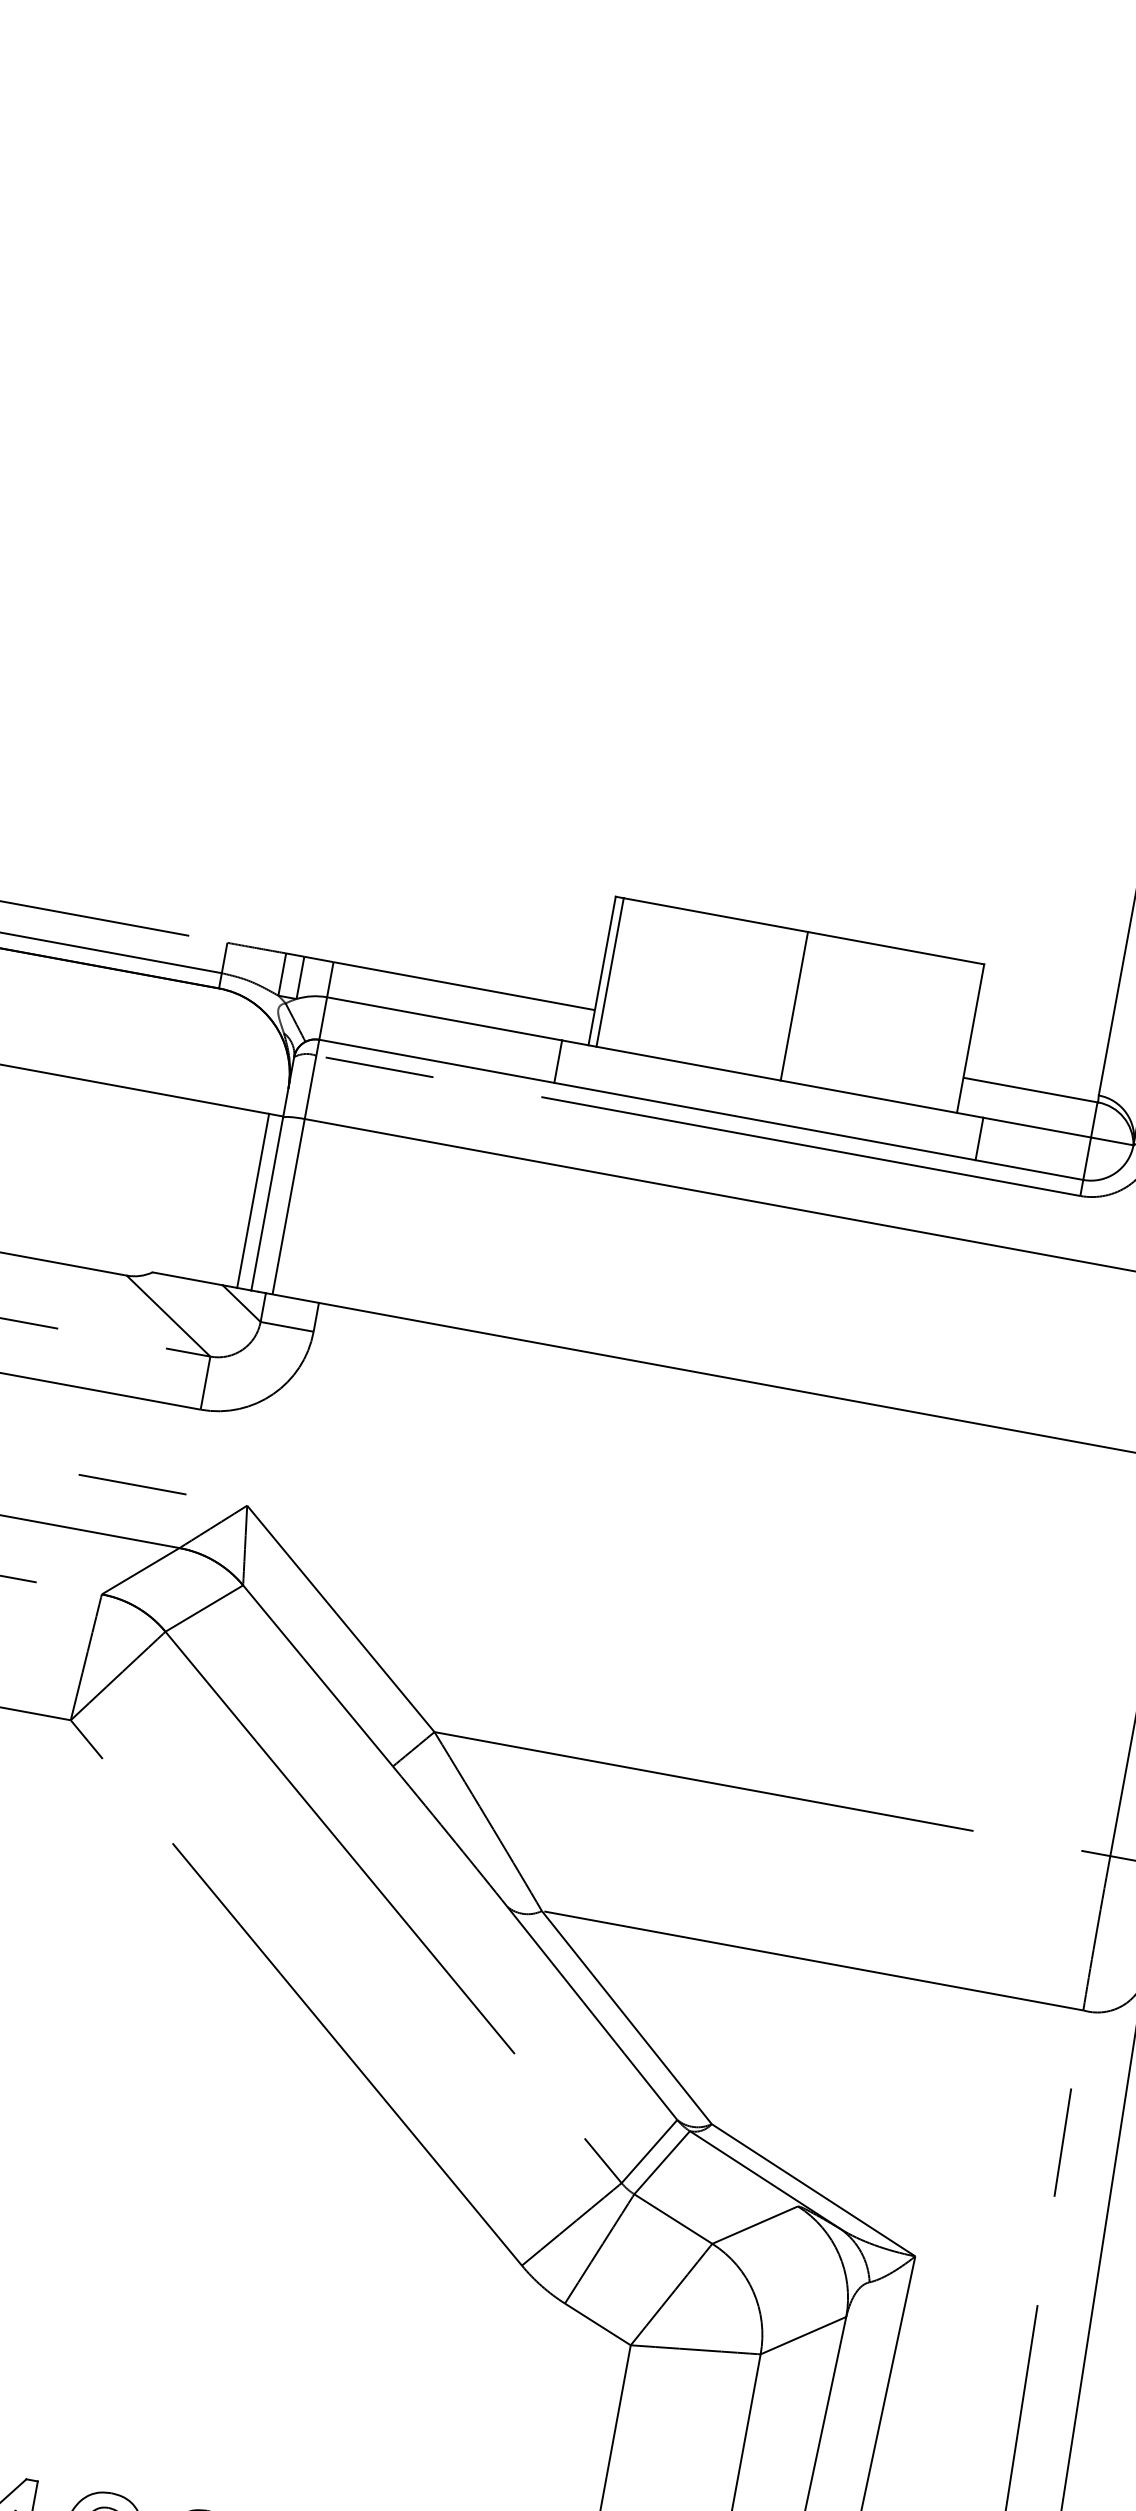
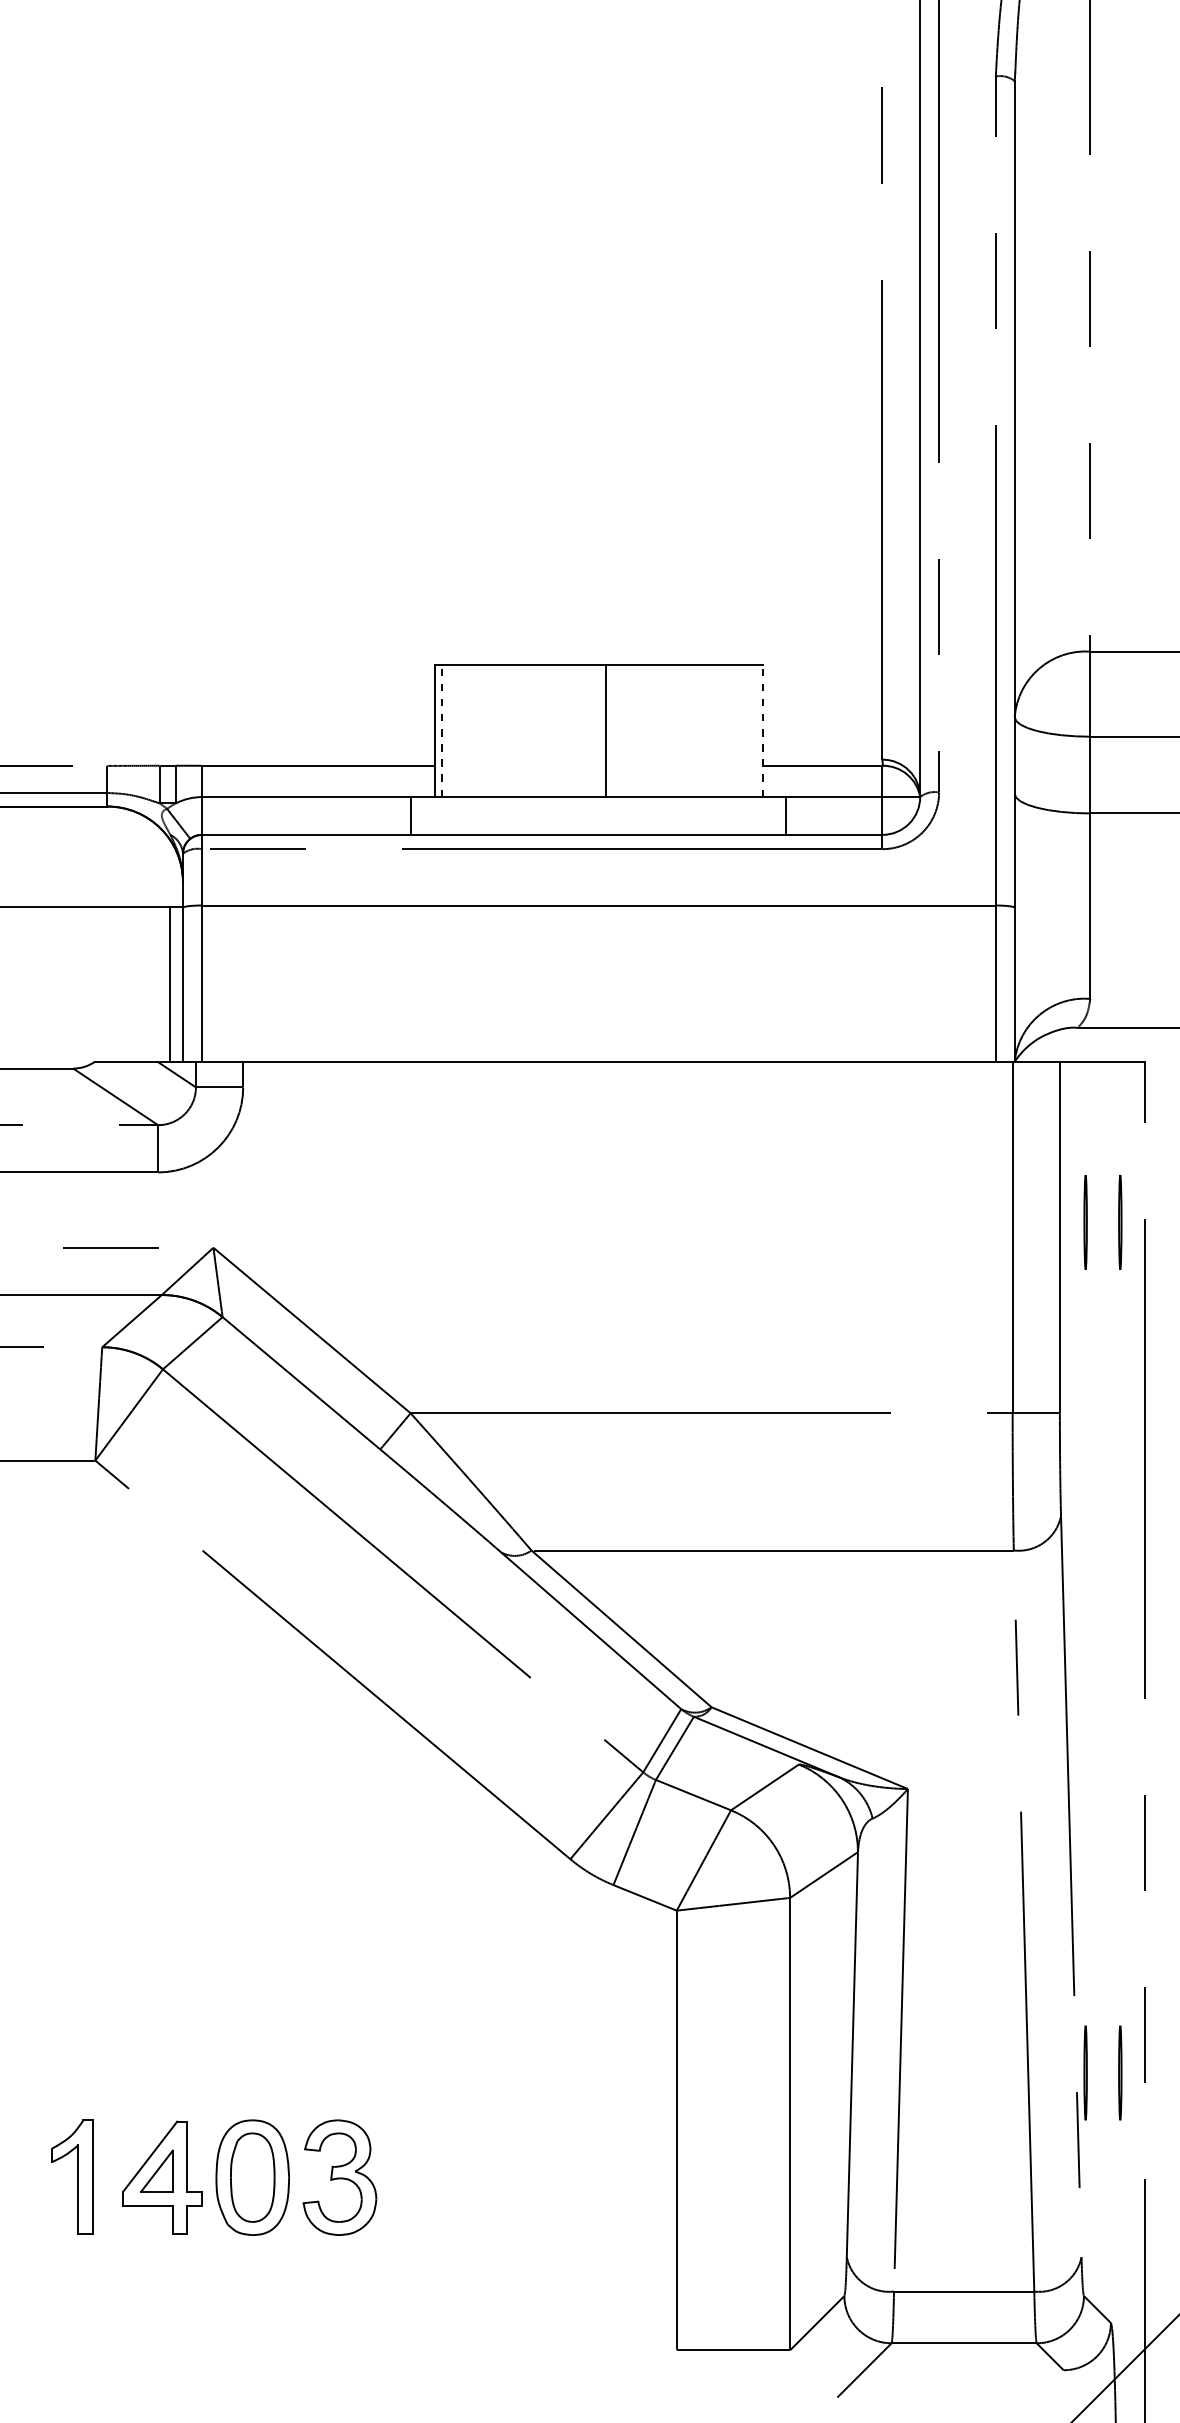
line: (609, 971) -> (441, 730), solid -> dashed
line: (970, 1038) -> (762, 730), solid -> dashed

